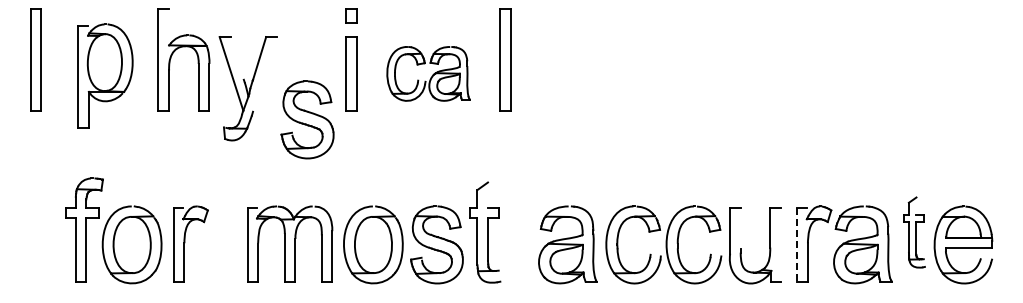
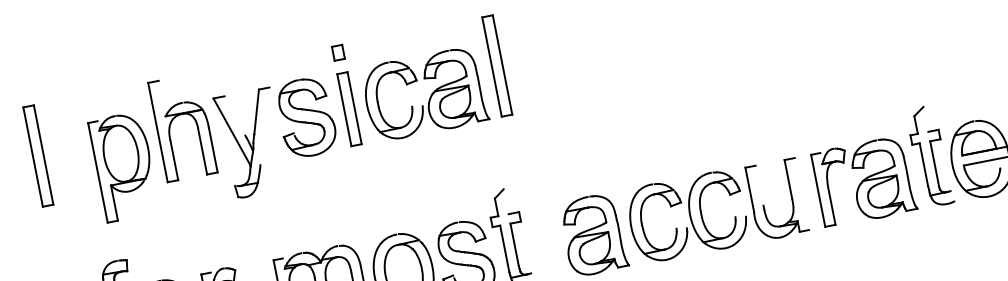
part: (428, 73) -> (424, 94), size x1.43
part: (105, 75) -> (124, 166), moved
part: (307, 119) -> (306, 117), moved
part: (914, 232) -> (930, 156), size x1.43
line: (797, 244) -> (818, 190), dashed -> solid

